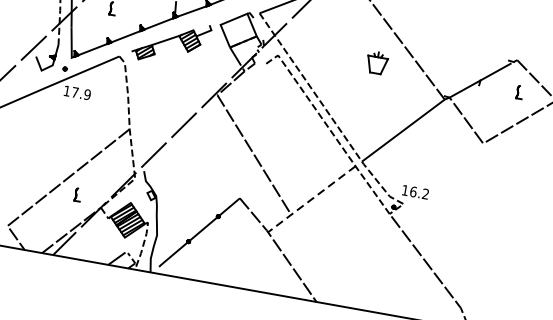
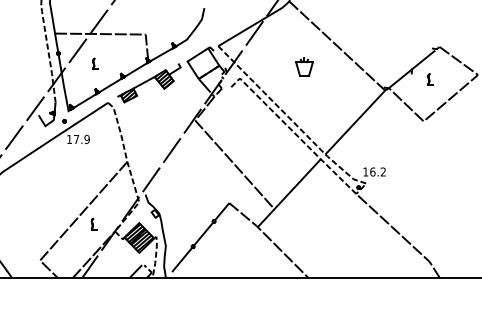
part: (377, 62) -> (304, 66), moved
part: (519, 92) -> (430, 79), moved
line: (310, 199) -> (288, 193), dashed -> solid

